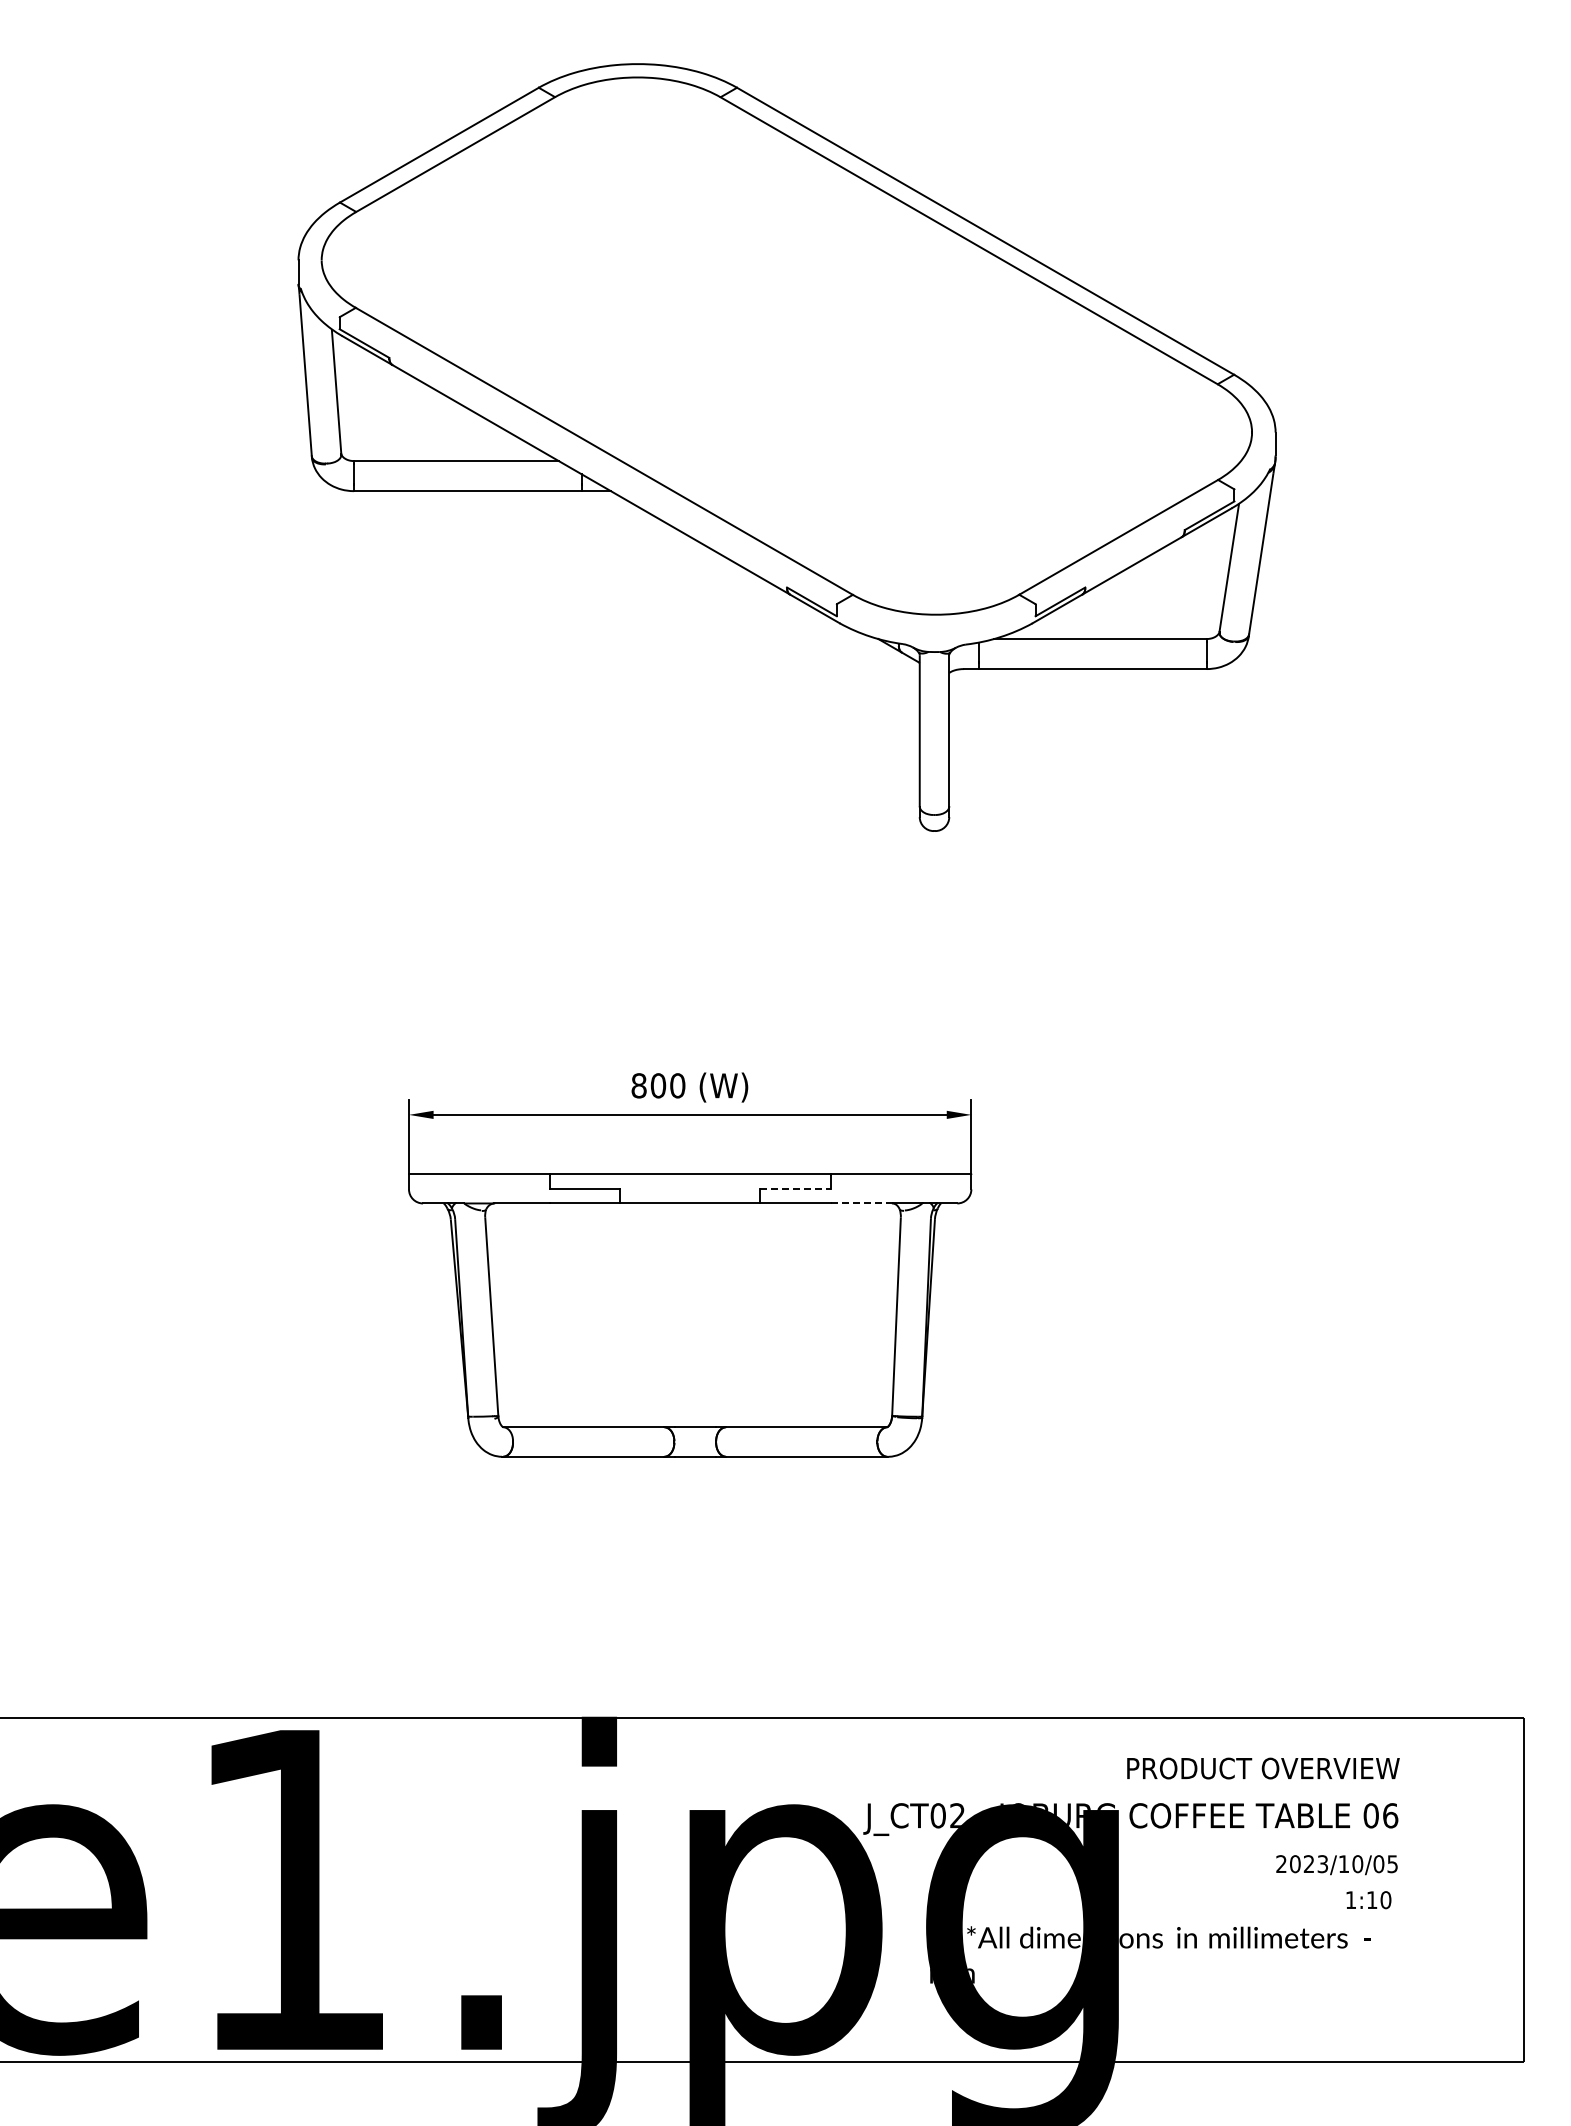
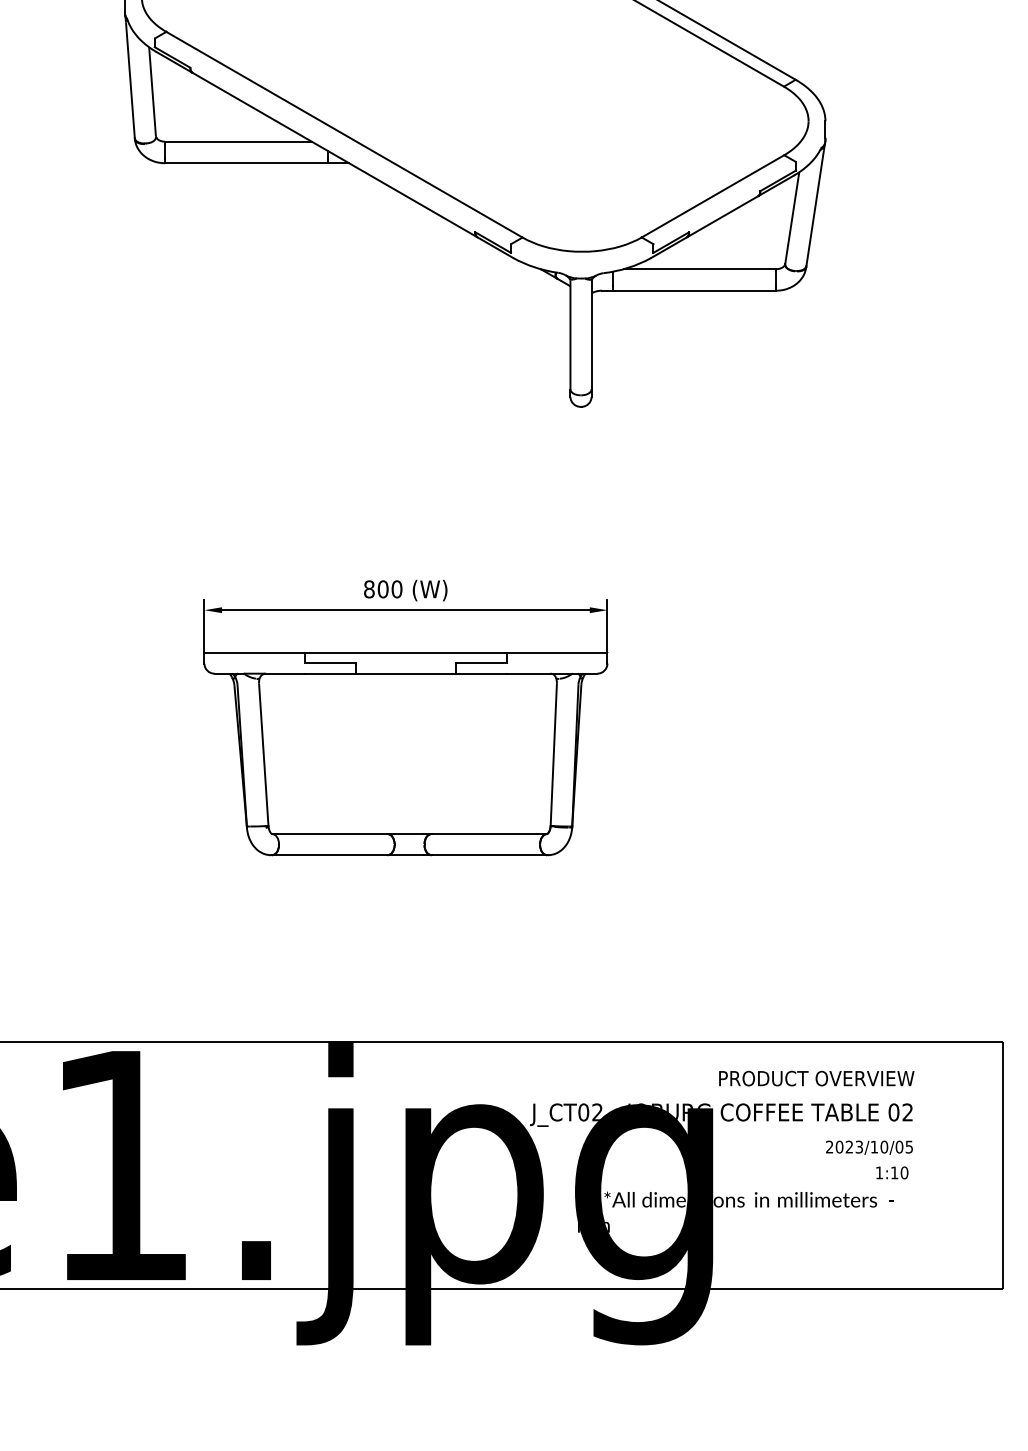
line: (796, 1188) -> (482, 662), dashed -> solid
line: (861, 1203) -> (528, 673), dashed -> solid
text: (1390, 1815) -> (907, 1112), 06 -> 02

